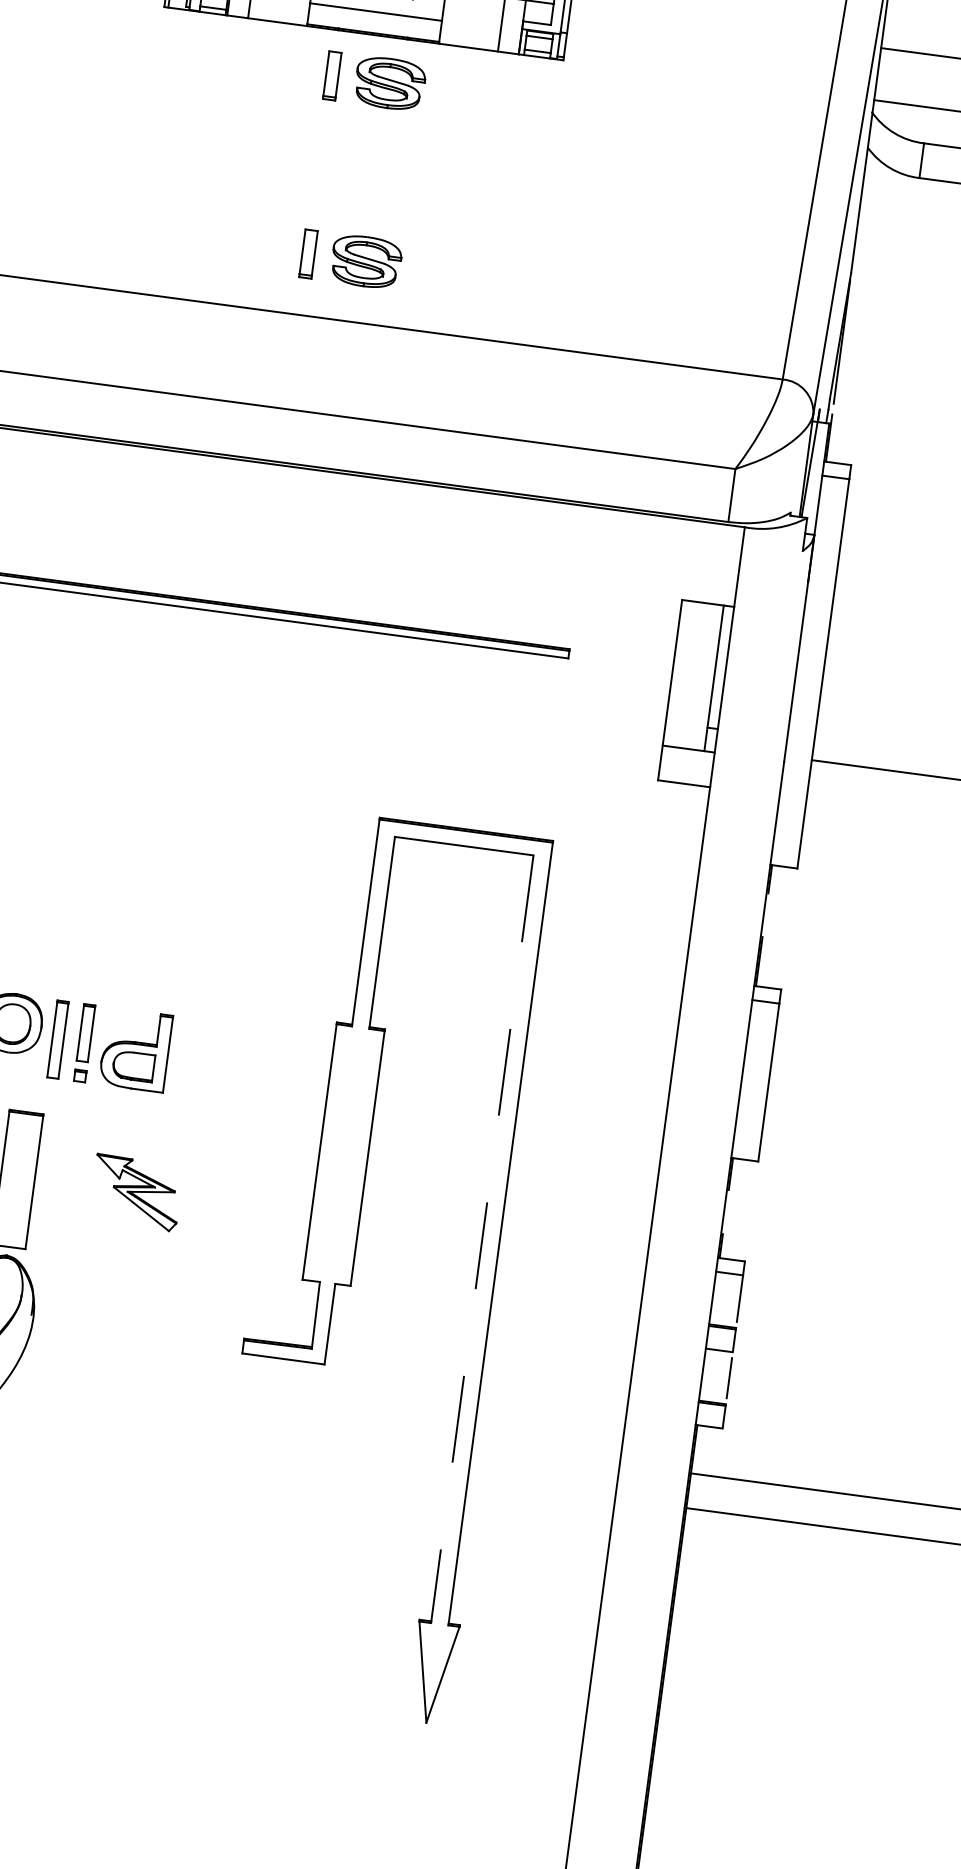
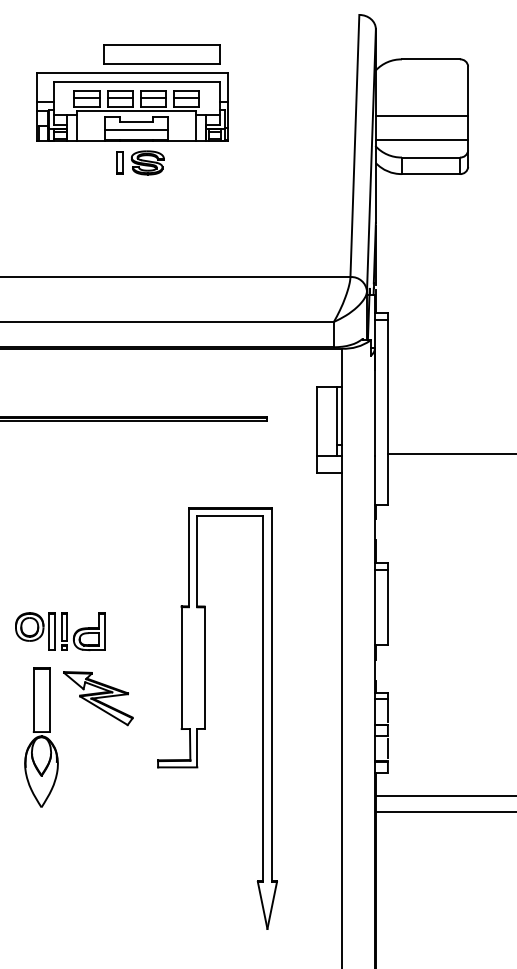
part: (350, 258) -> (140, 247), removed
part: (136, 1192) -> (98, 698), size x1.67
line: (482, 1240) -> (263, 699), dashed -> solid

